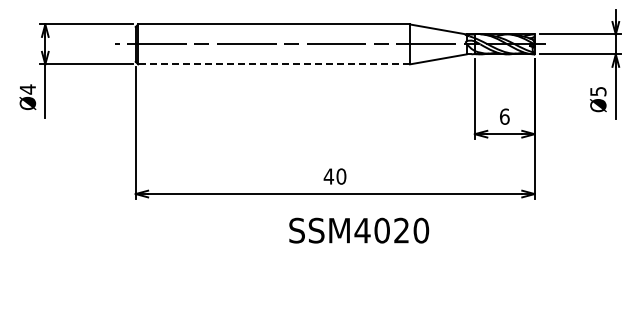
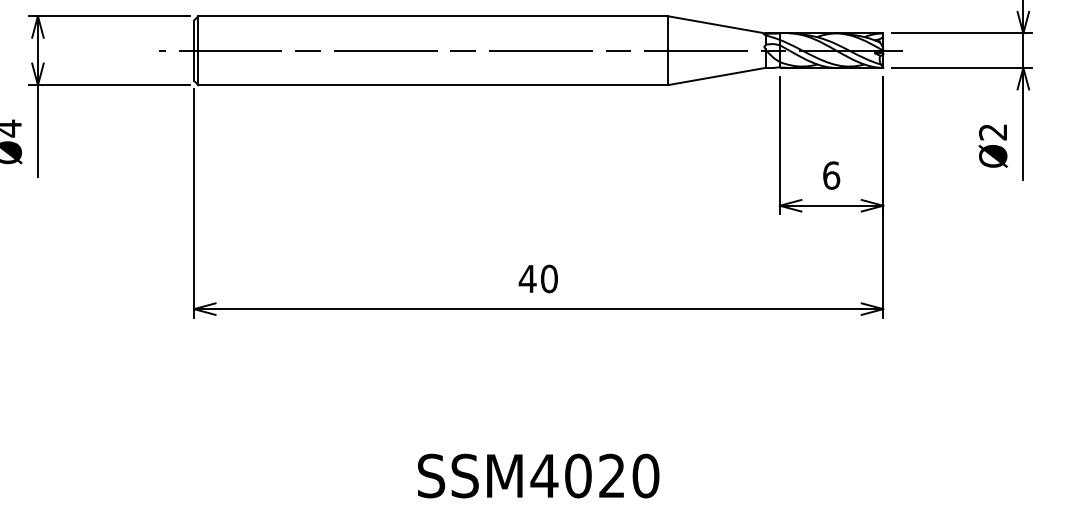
line: (274, 64) -> (433, 85), dashed -> solid
text: (598, 91) -> (993, 131), Ø5 -> Ø2
text: (359, 230) -> (539, 475), moved

